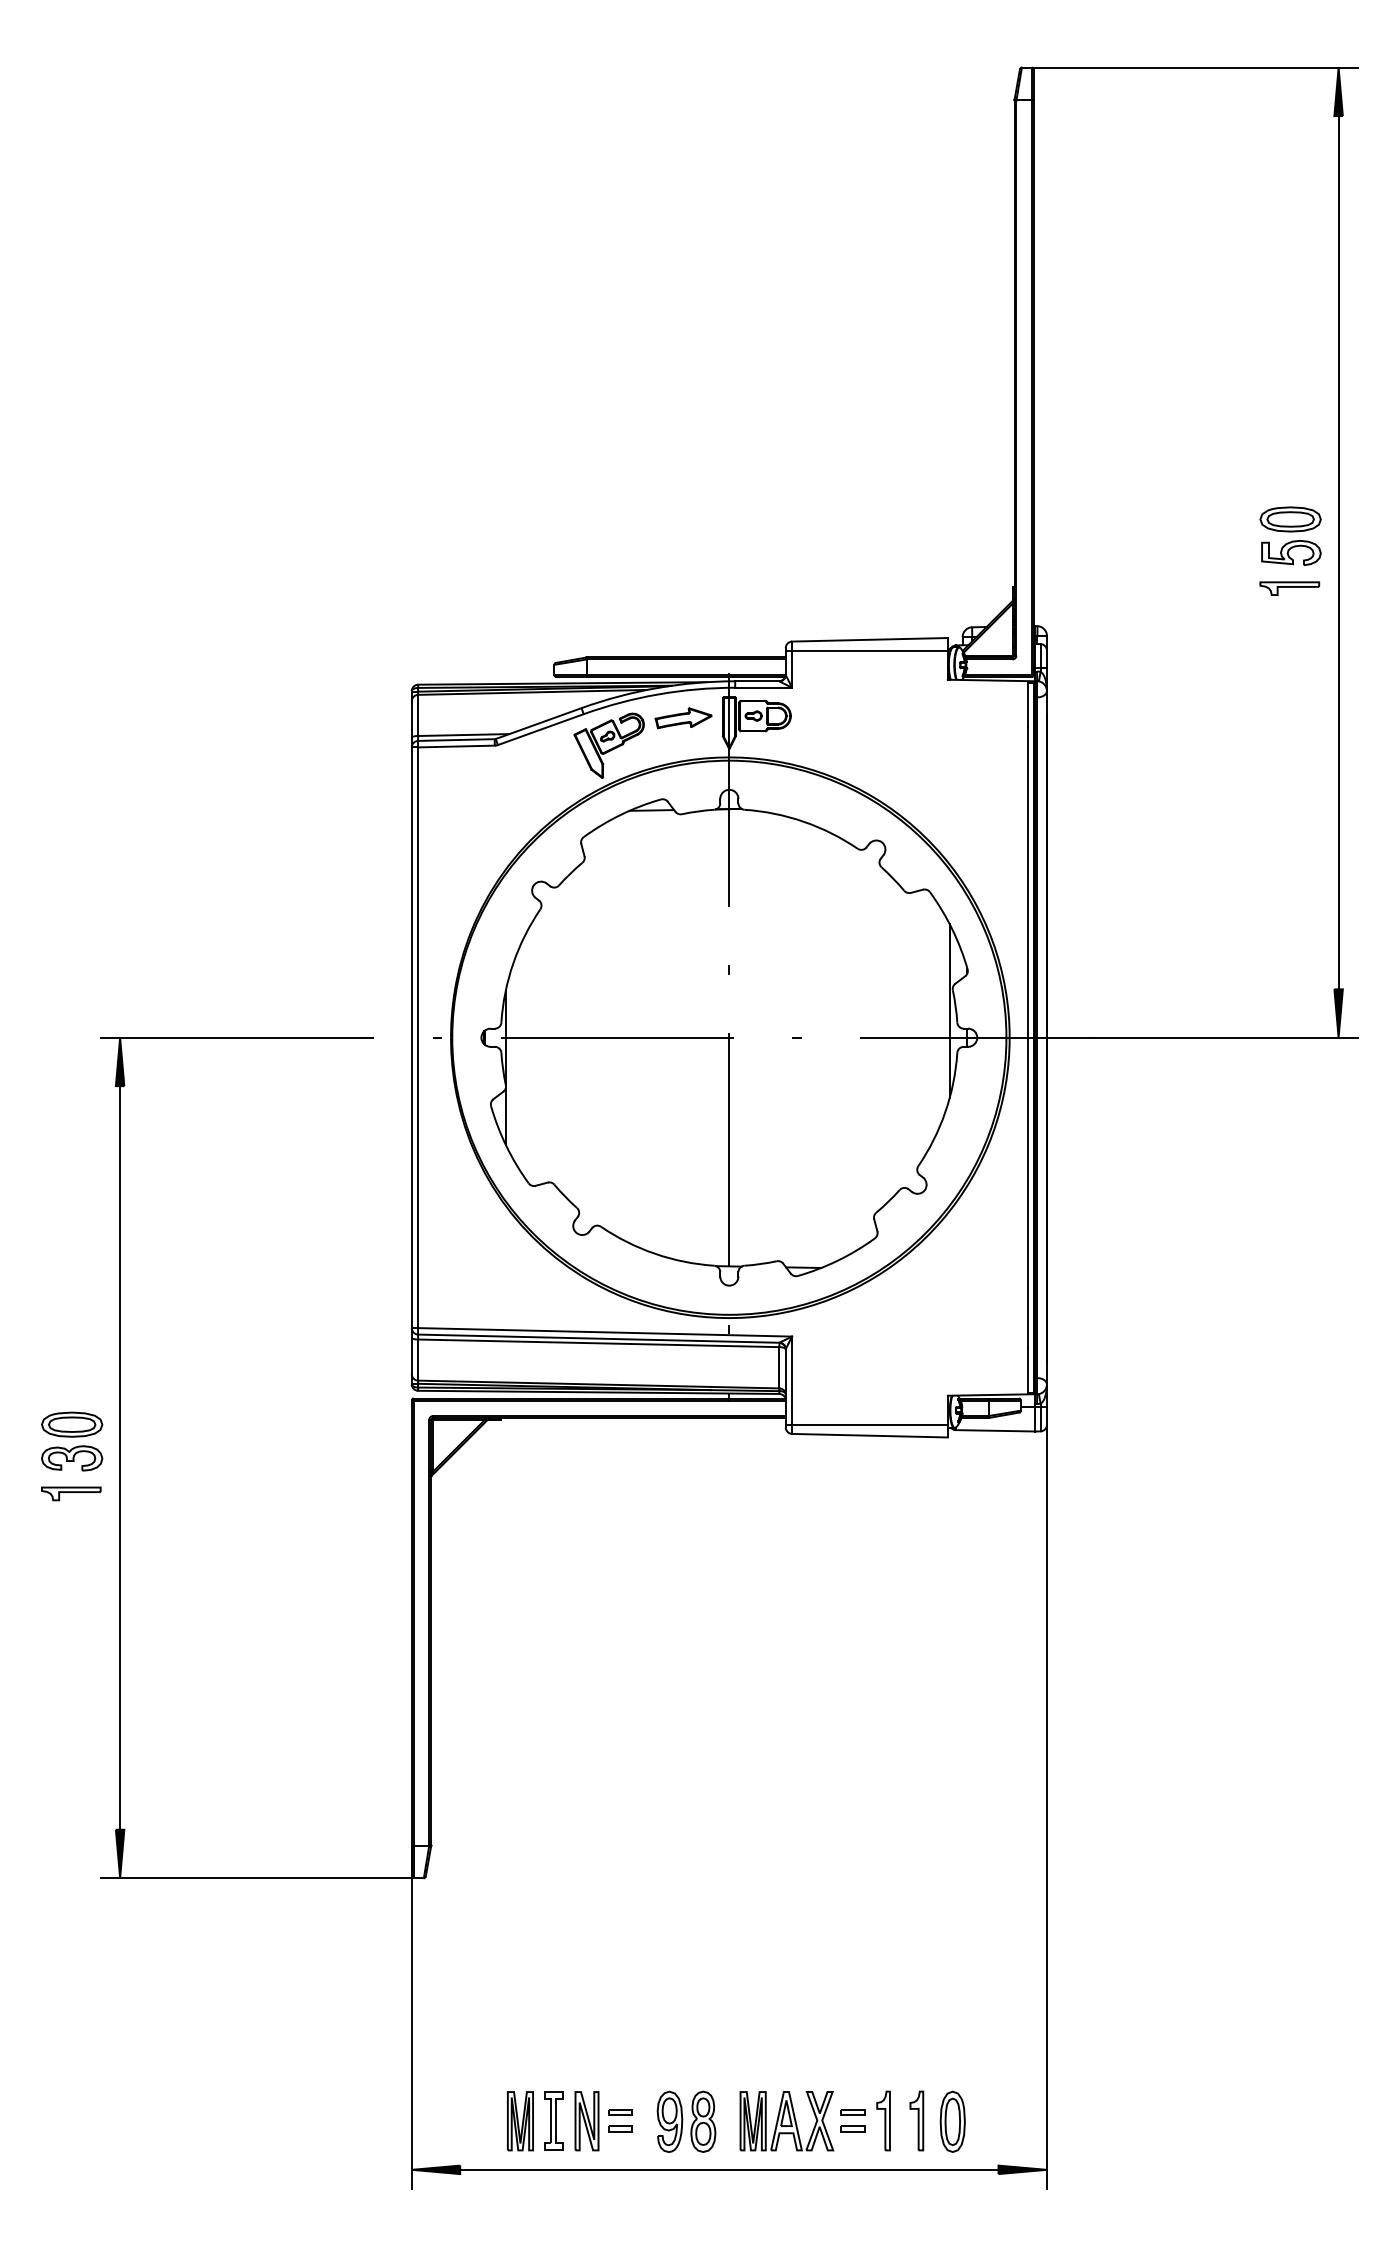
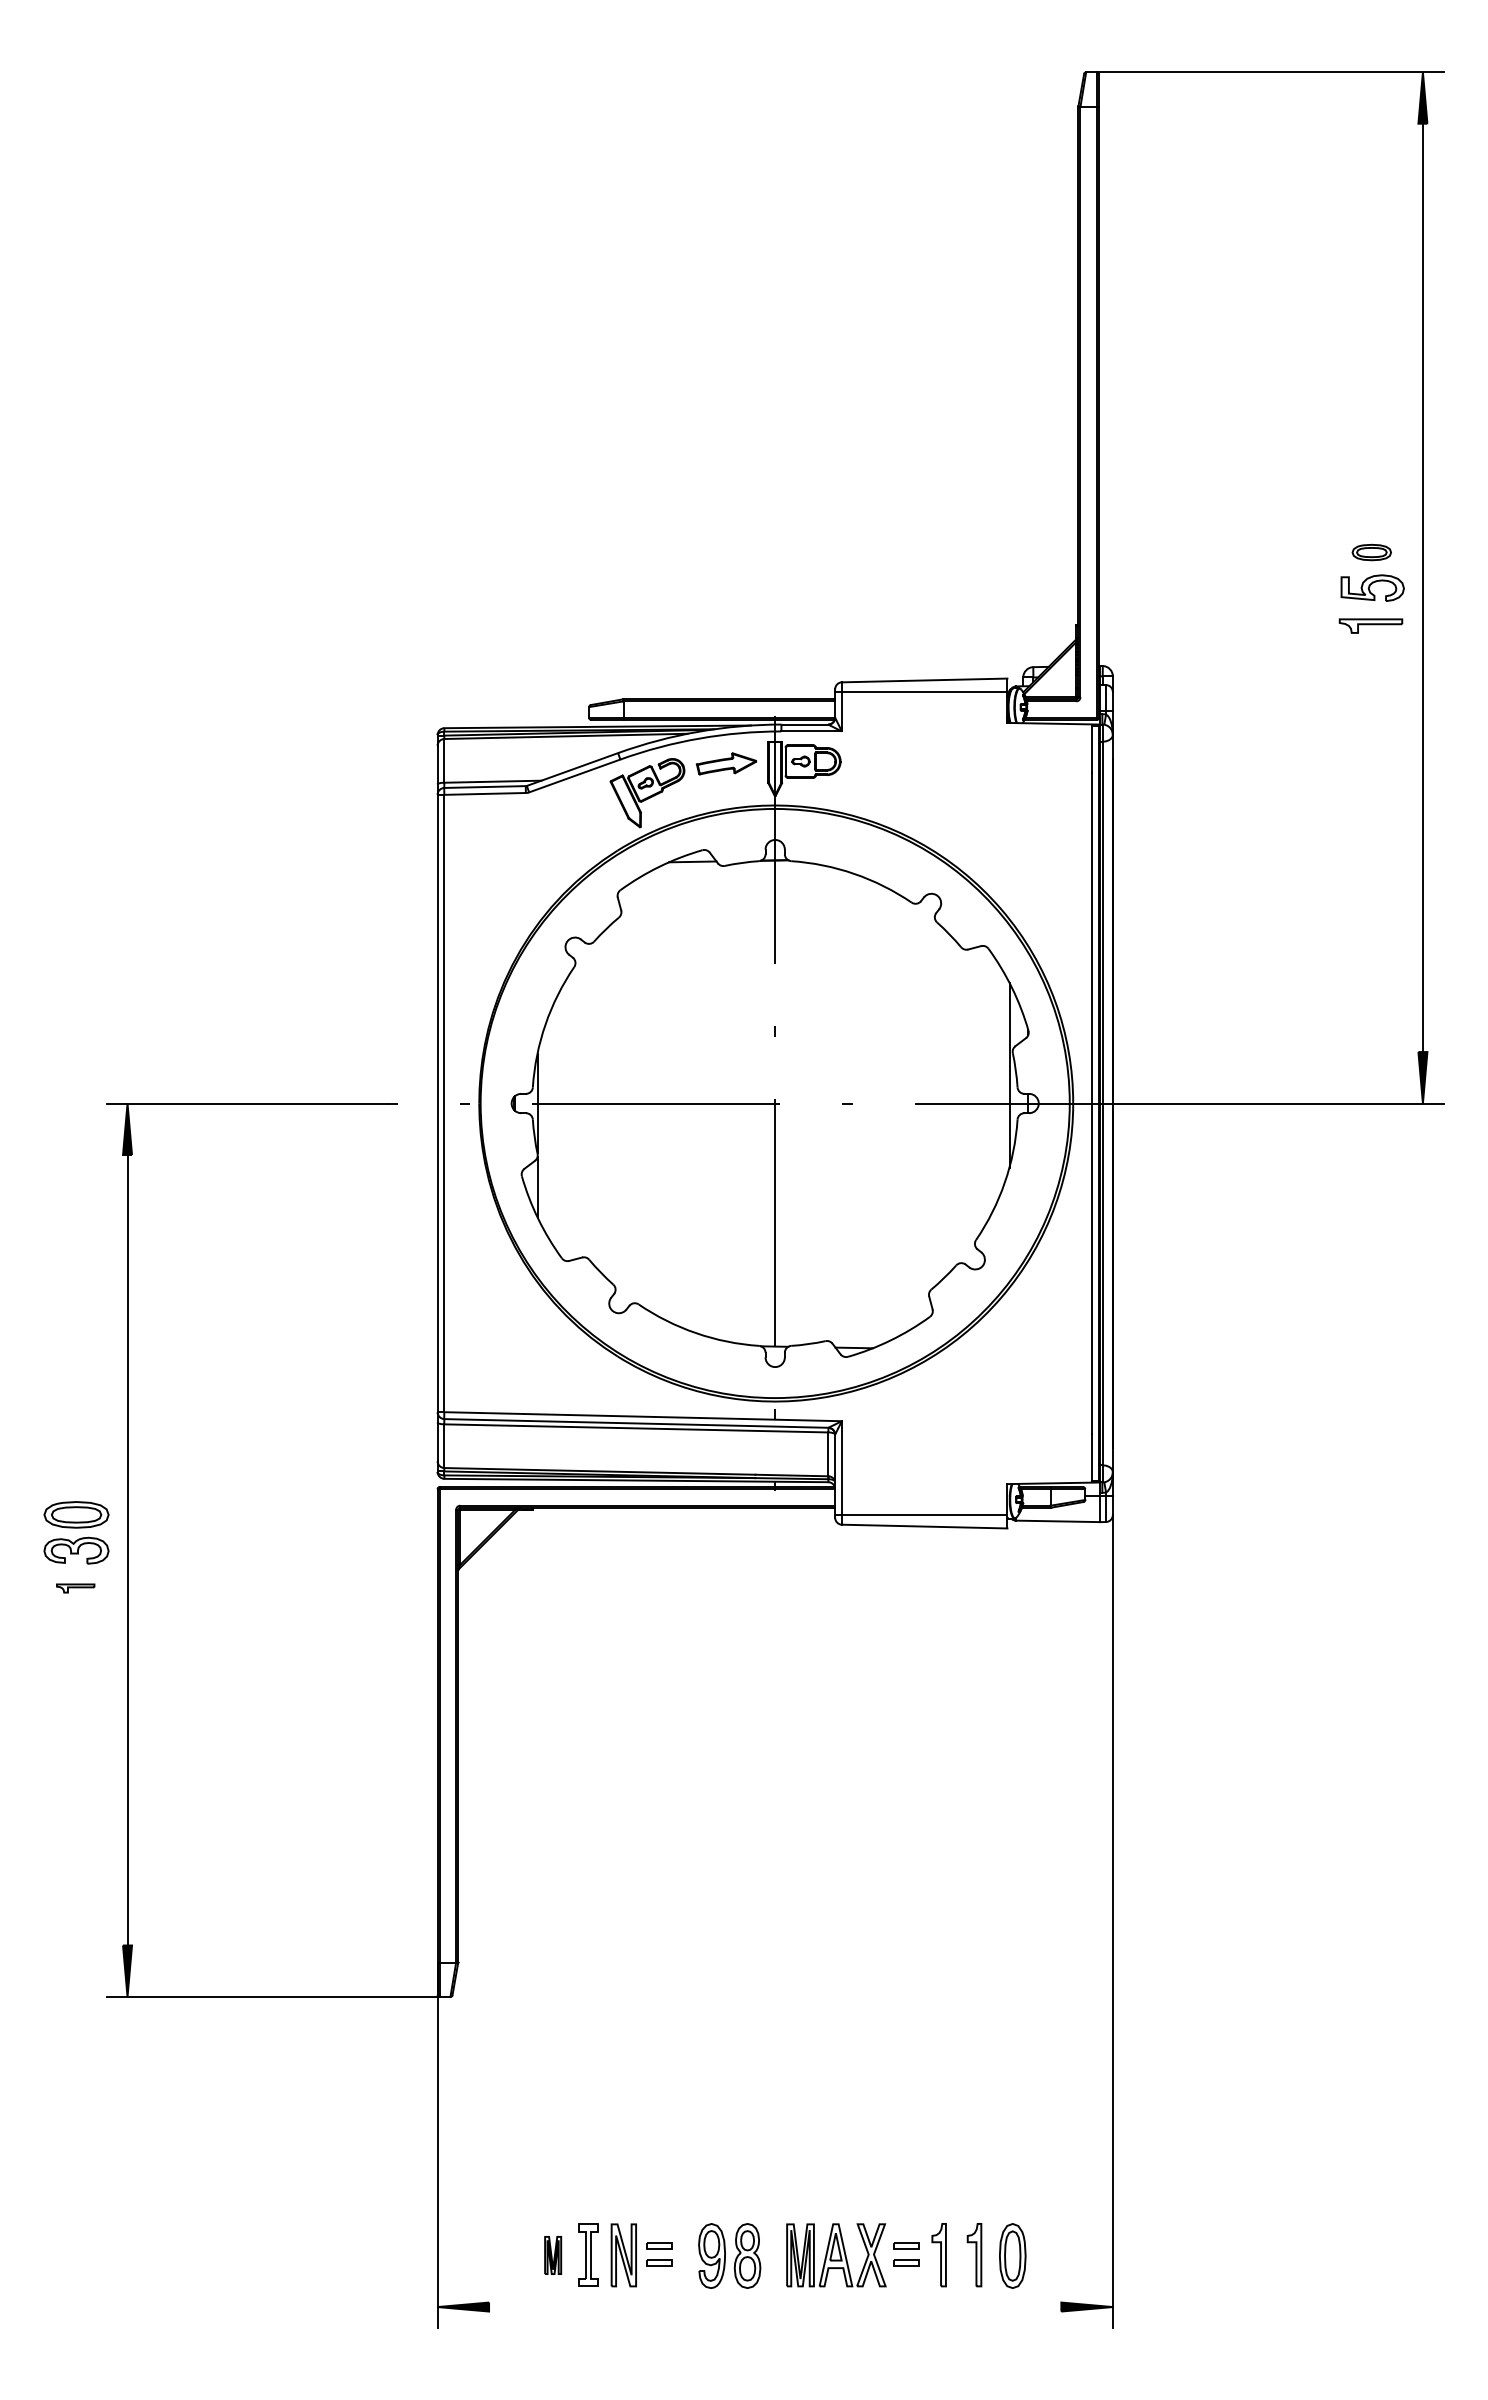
part: (1290, 519) -> (1371, 552), size x0.6
part: (71, 1493) -> (75, 1588), size x0.6
part: (520, 2121) -> (553, 2255), size x0.6
line: (729, 2169) -> (775, 2306), removed

